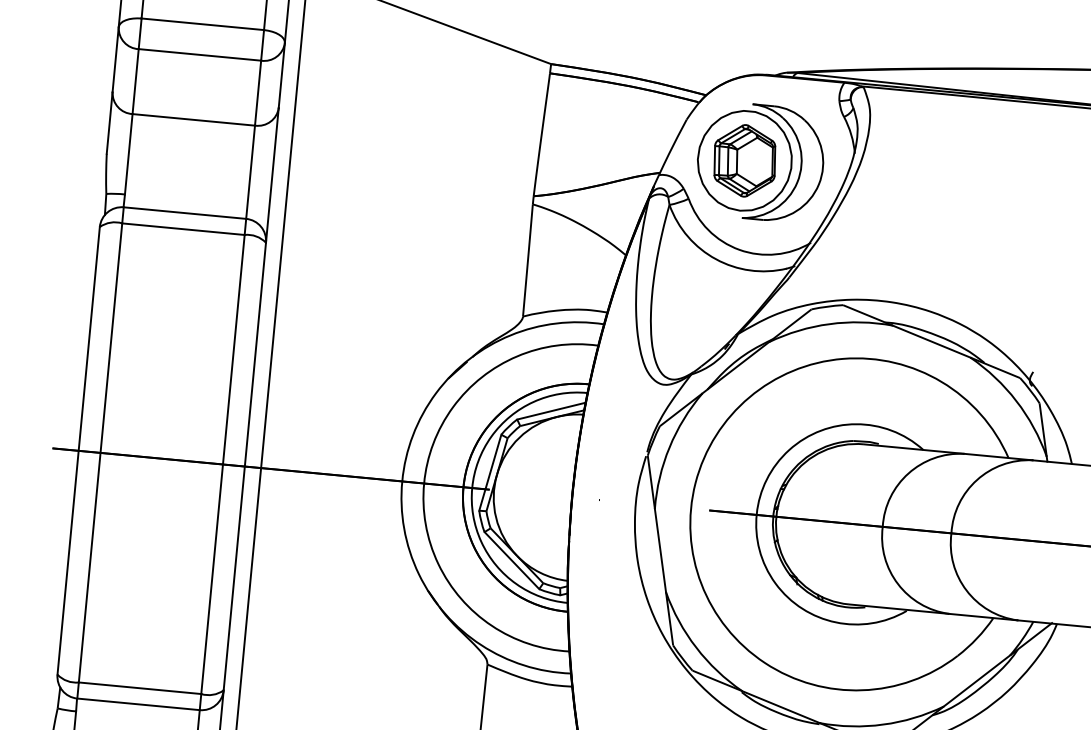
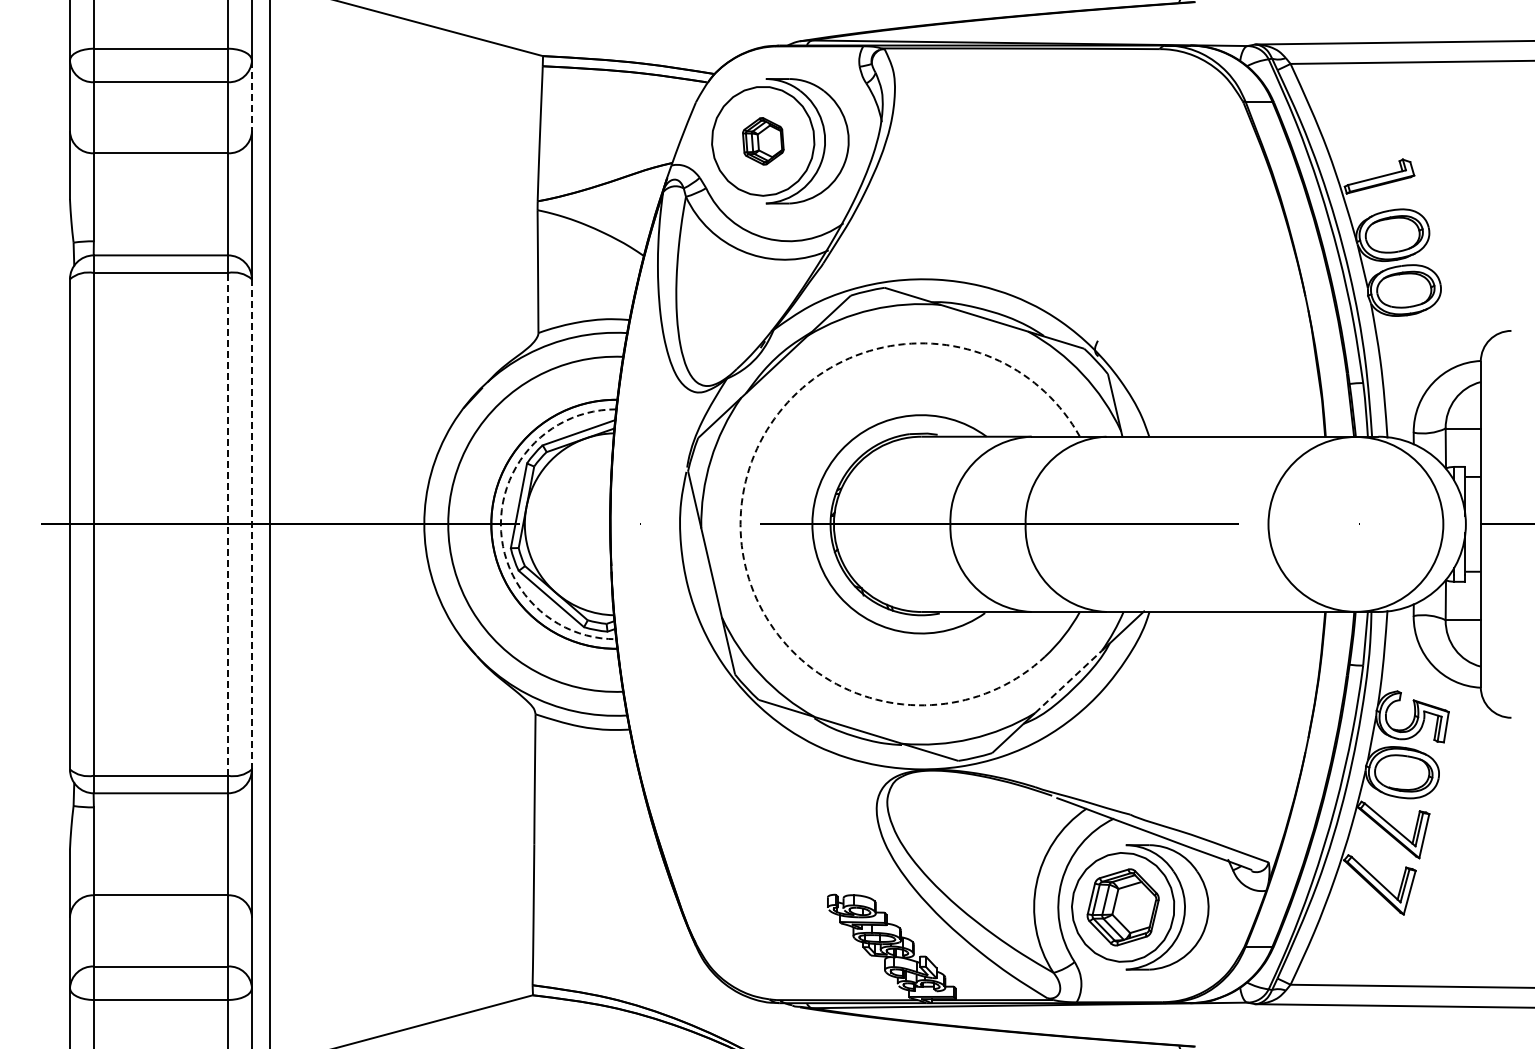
line: (281, 75) -> (251, 96), solid -> dashed
part: (745, 161) -> (763, 141), size x0.6
line: (222, 463) -> (227, 523), solid -> dashed
line: (244, 466) -> (251, 524), solid -> dashed
arc: (695, 483) -> (742, 496), solid -> dashed
arc: (471, 488) -> (500, 524), solid -> dashed
line: (977, 680) -> (1068, 681), solid -> dashed

